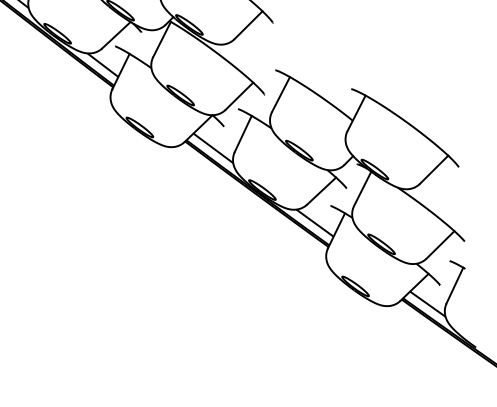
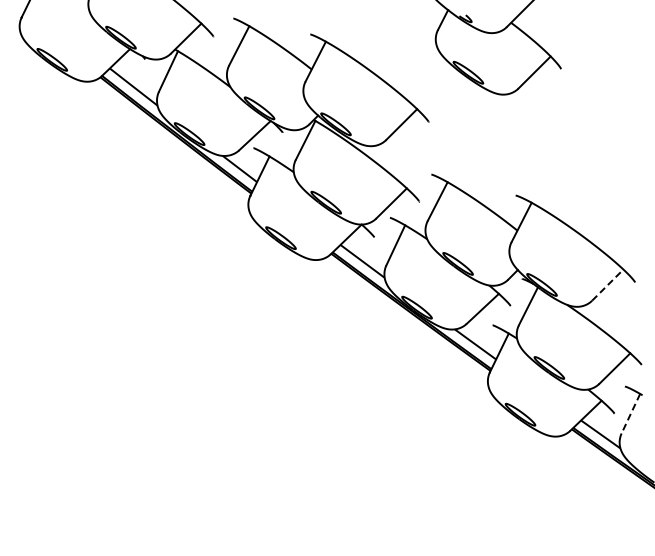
line: (434, 169) -> (608, 284), solid -> dashed
line: (454, 285) -> (630, 413), solid -> dashed

